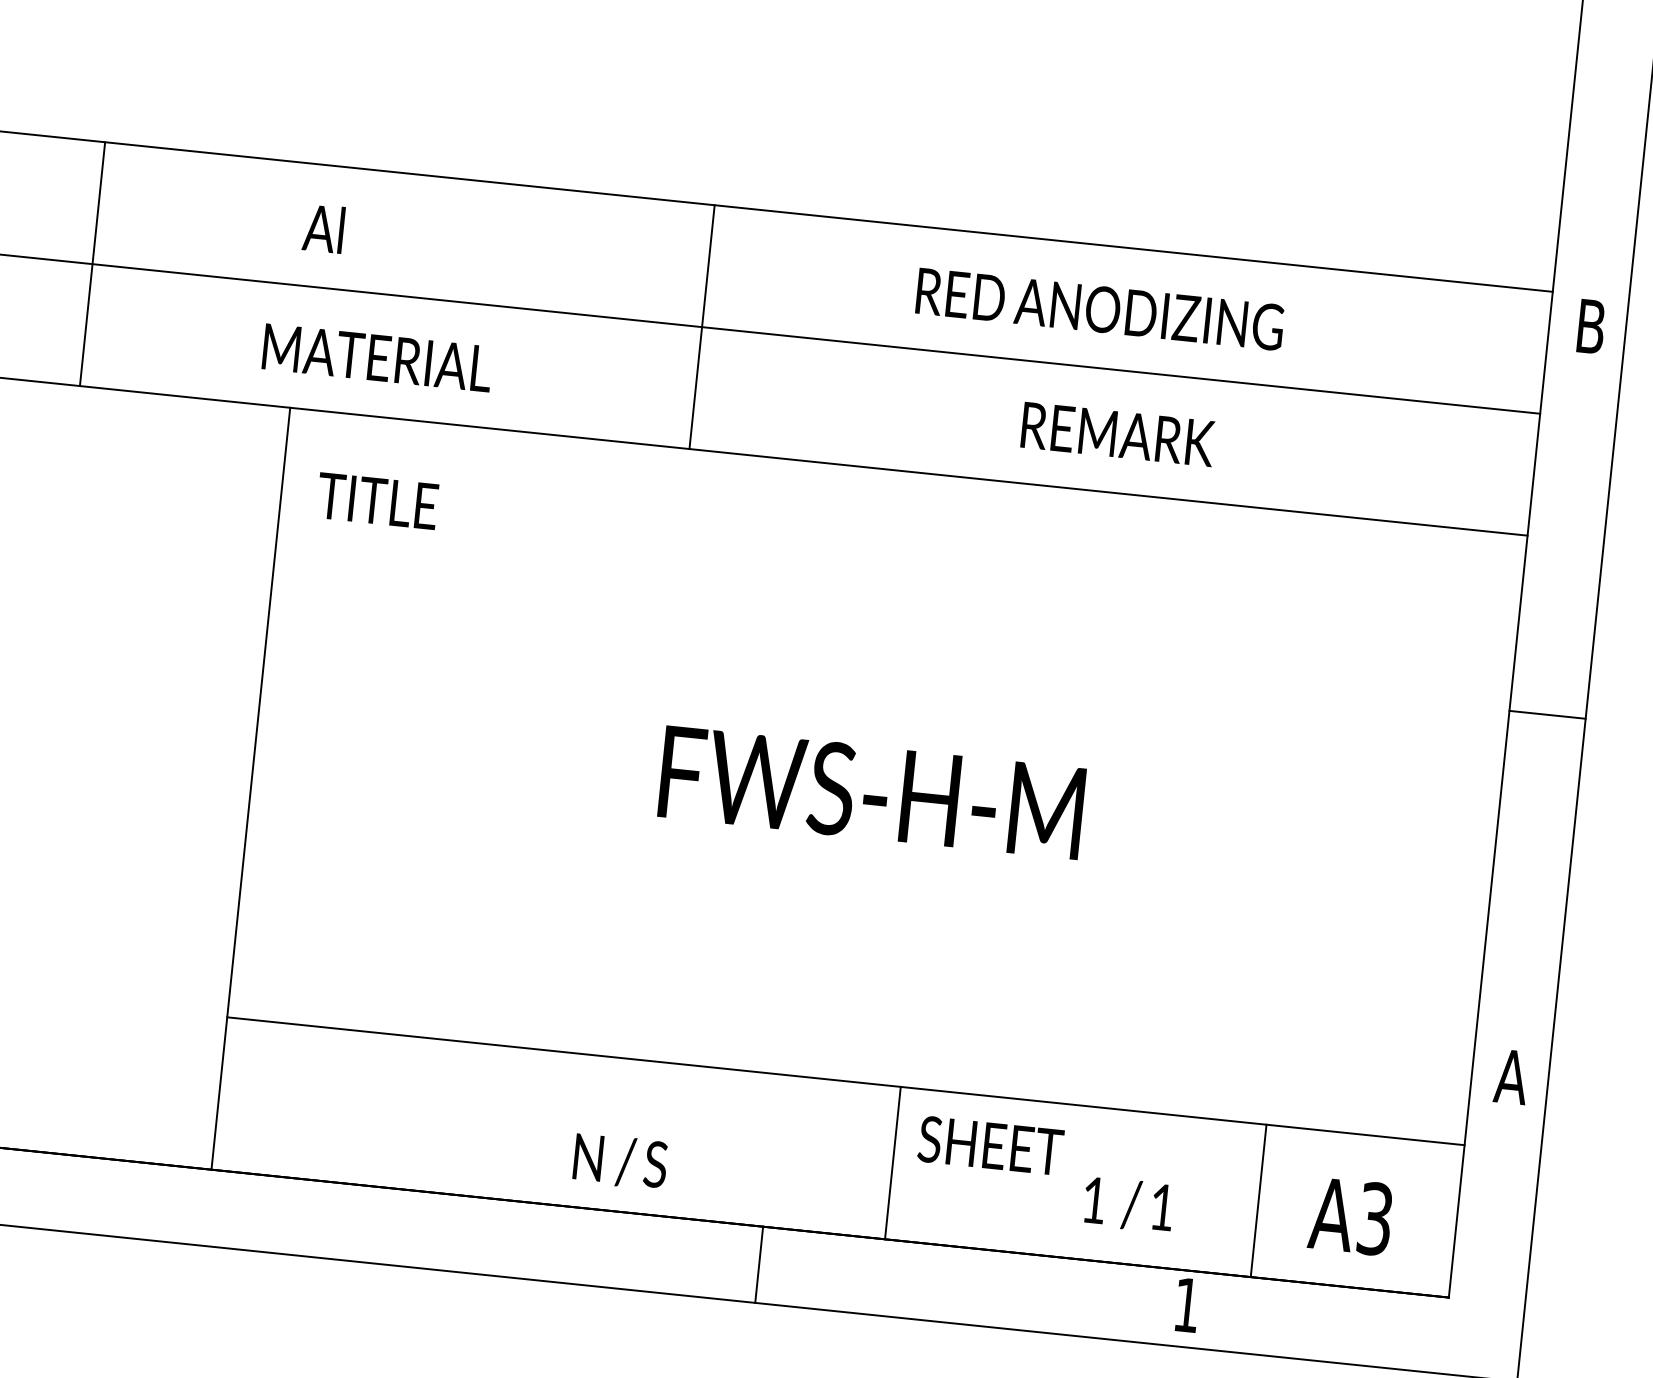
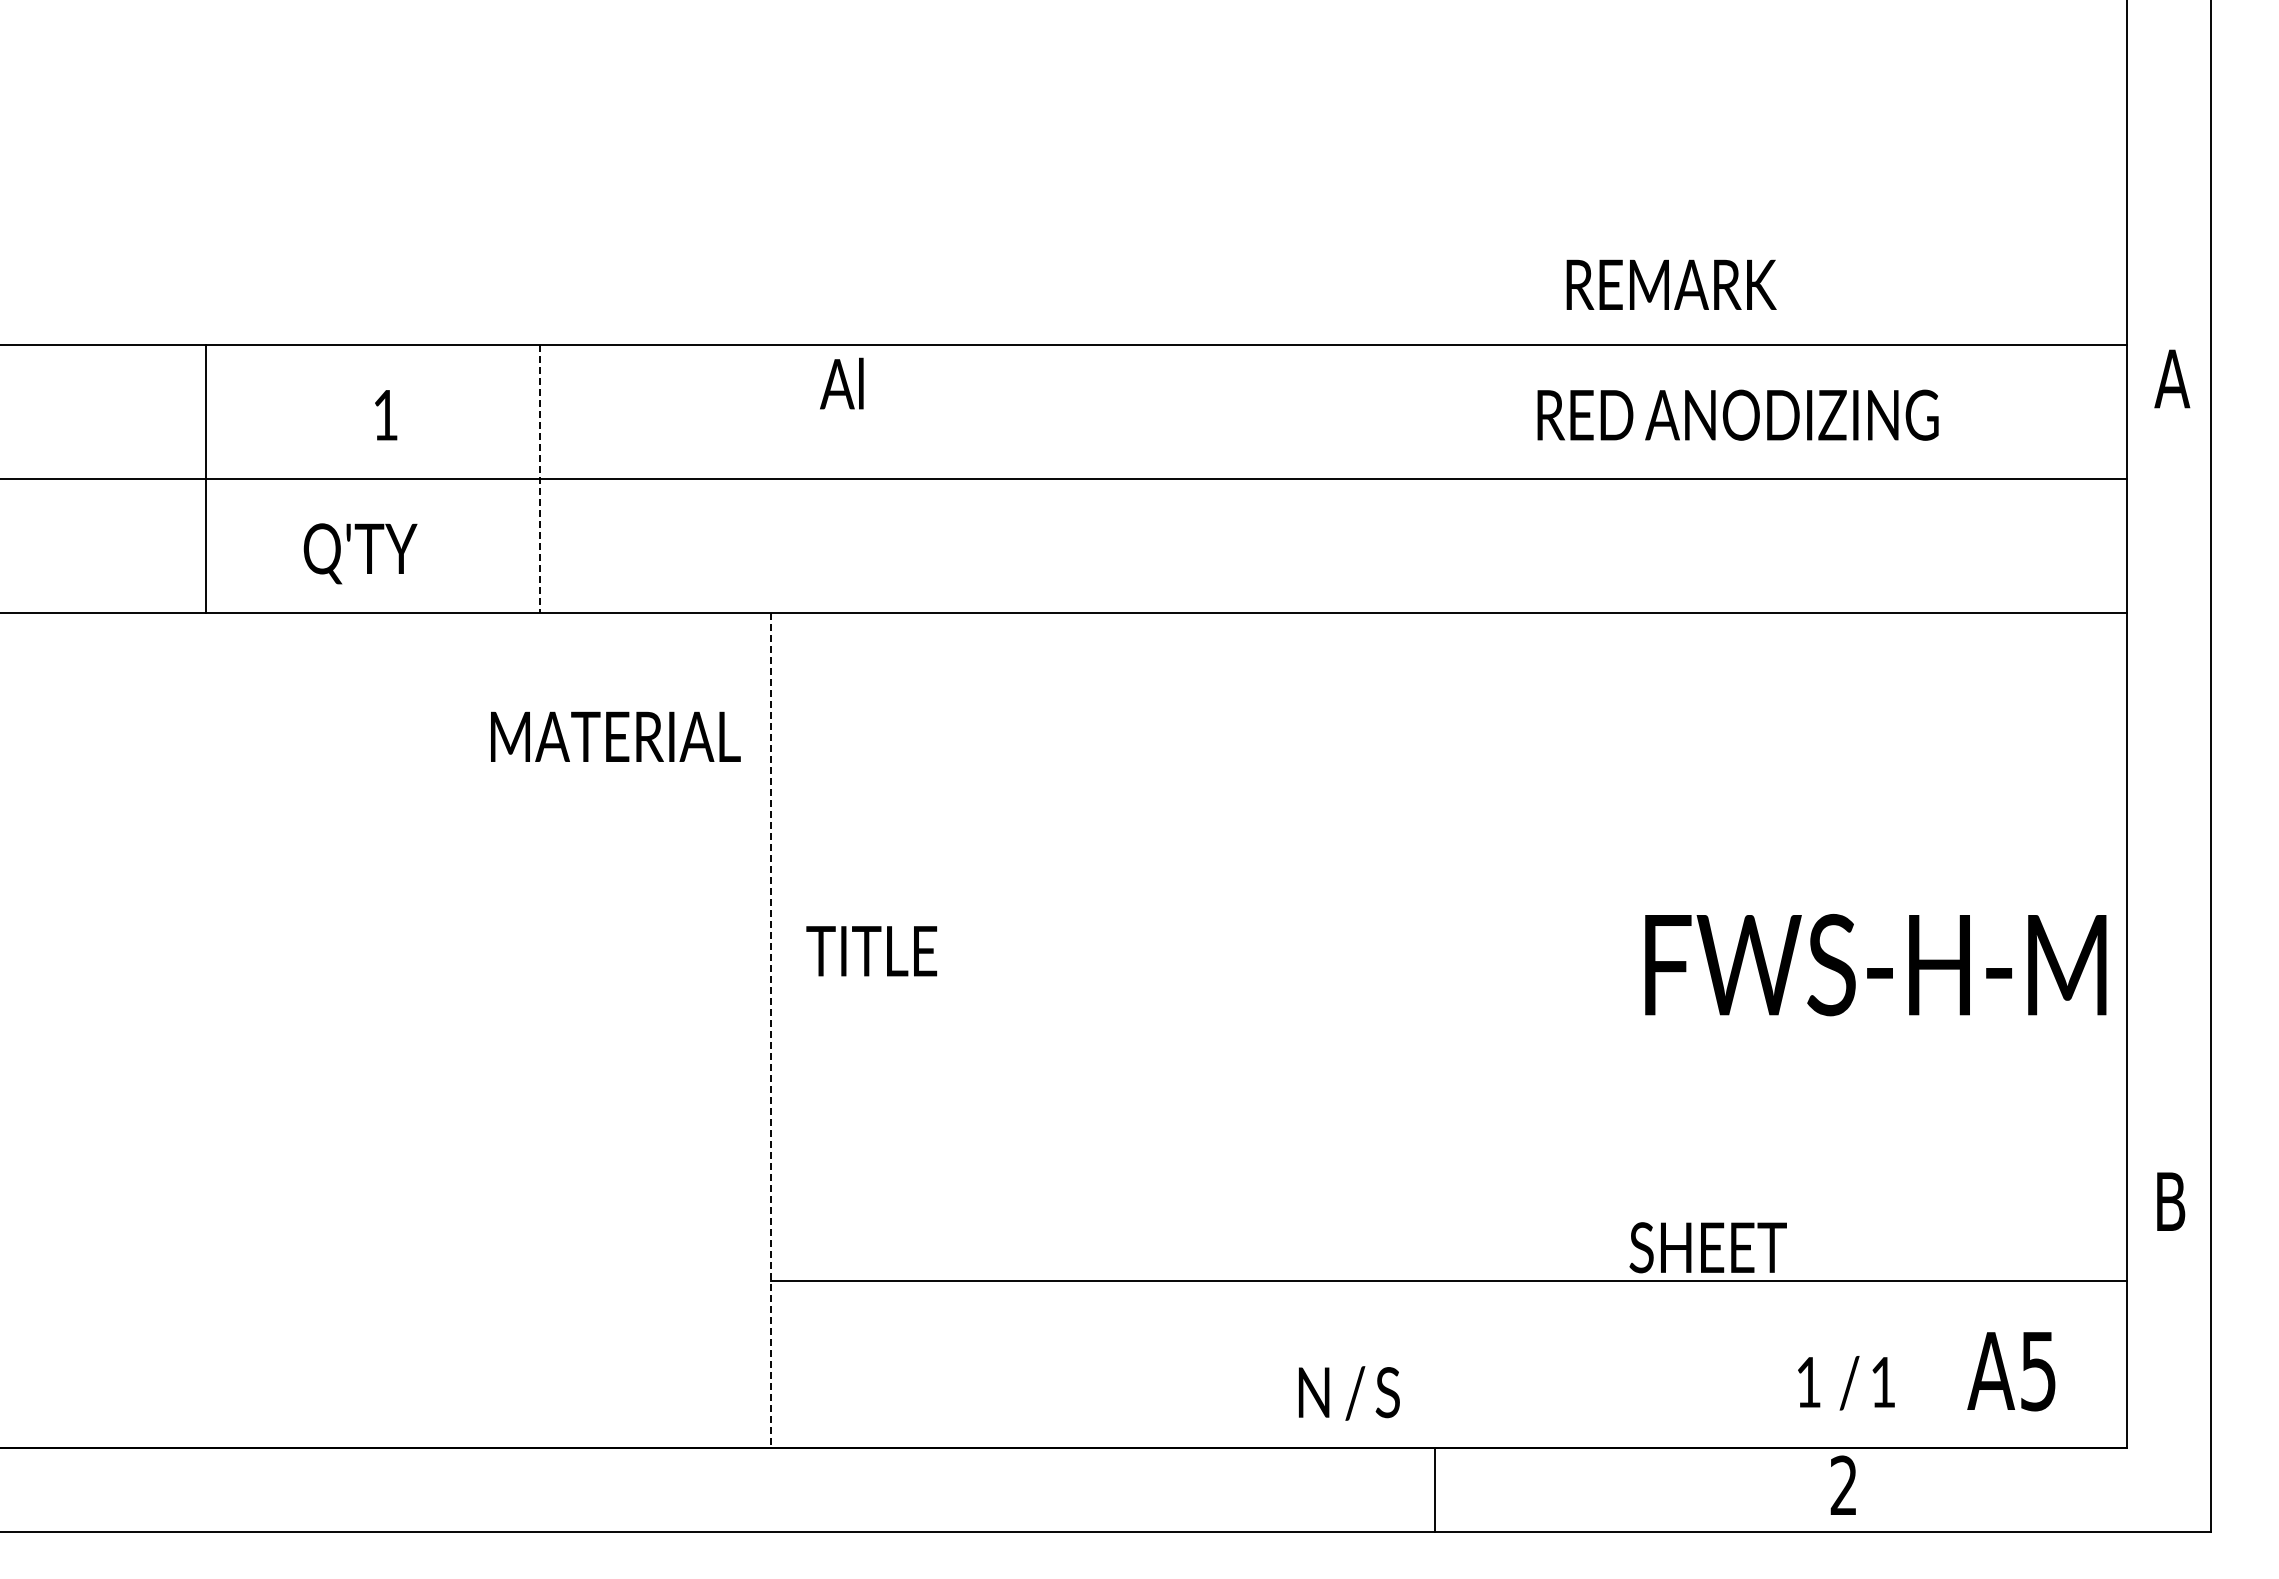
text: (323, 228) -> (841, 383), moved
line: (92, 264) -> (540, 479), solid -> dashed
text: (1099, 308) -> (1737, 414), moved
line: (702, 326) -> (1208, 478), removed
text: (1591, 326) -> (2172, 378), B -> A
text: (377, 357) -> (615, 736), moved
text: (1118, 434) -> (1671, 284), moved
text: (377, 501) -> (871, 951), moved
line: (1547, 714) -> (2168, 804), removed
line: (250, 788) -> (770, 1030), solid -> dashed
text: (871, 793) -> (1875, 965), moved
text: (1511, 1076) -> (2170, 1201), A -> B
text: (990, 1145) -> (1707, 1247), moved
text: (620, 1161) -> (1349, 1393), moved
line: (892, 1163) -> (1508, 1364), removed
line: (1258, 1200) -> (1909, 1364), removed
text: (1128, 1204) -> (1846, 1383), moved
text: (1375, 1218) -> (2038, 1370), A3 -> A5
line: (759, 1264) -> (1435, 1489), moved
text: (1186, 1304) -> (1843, 1484), 1 -> 2

